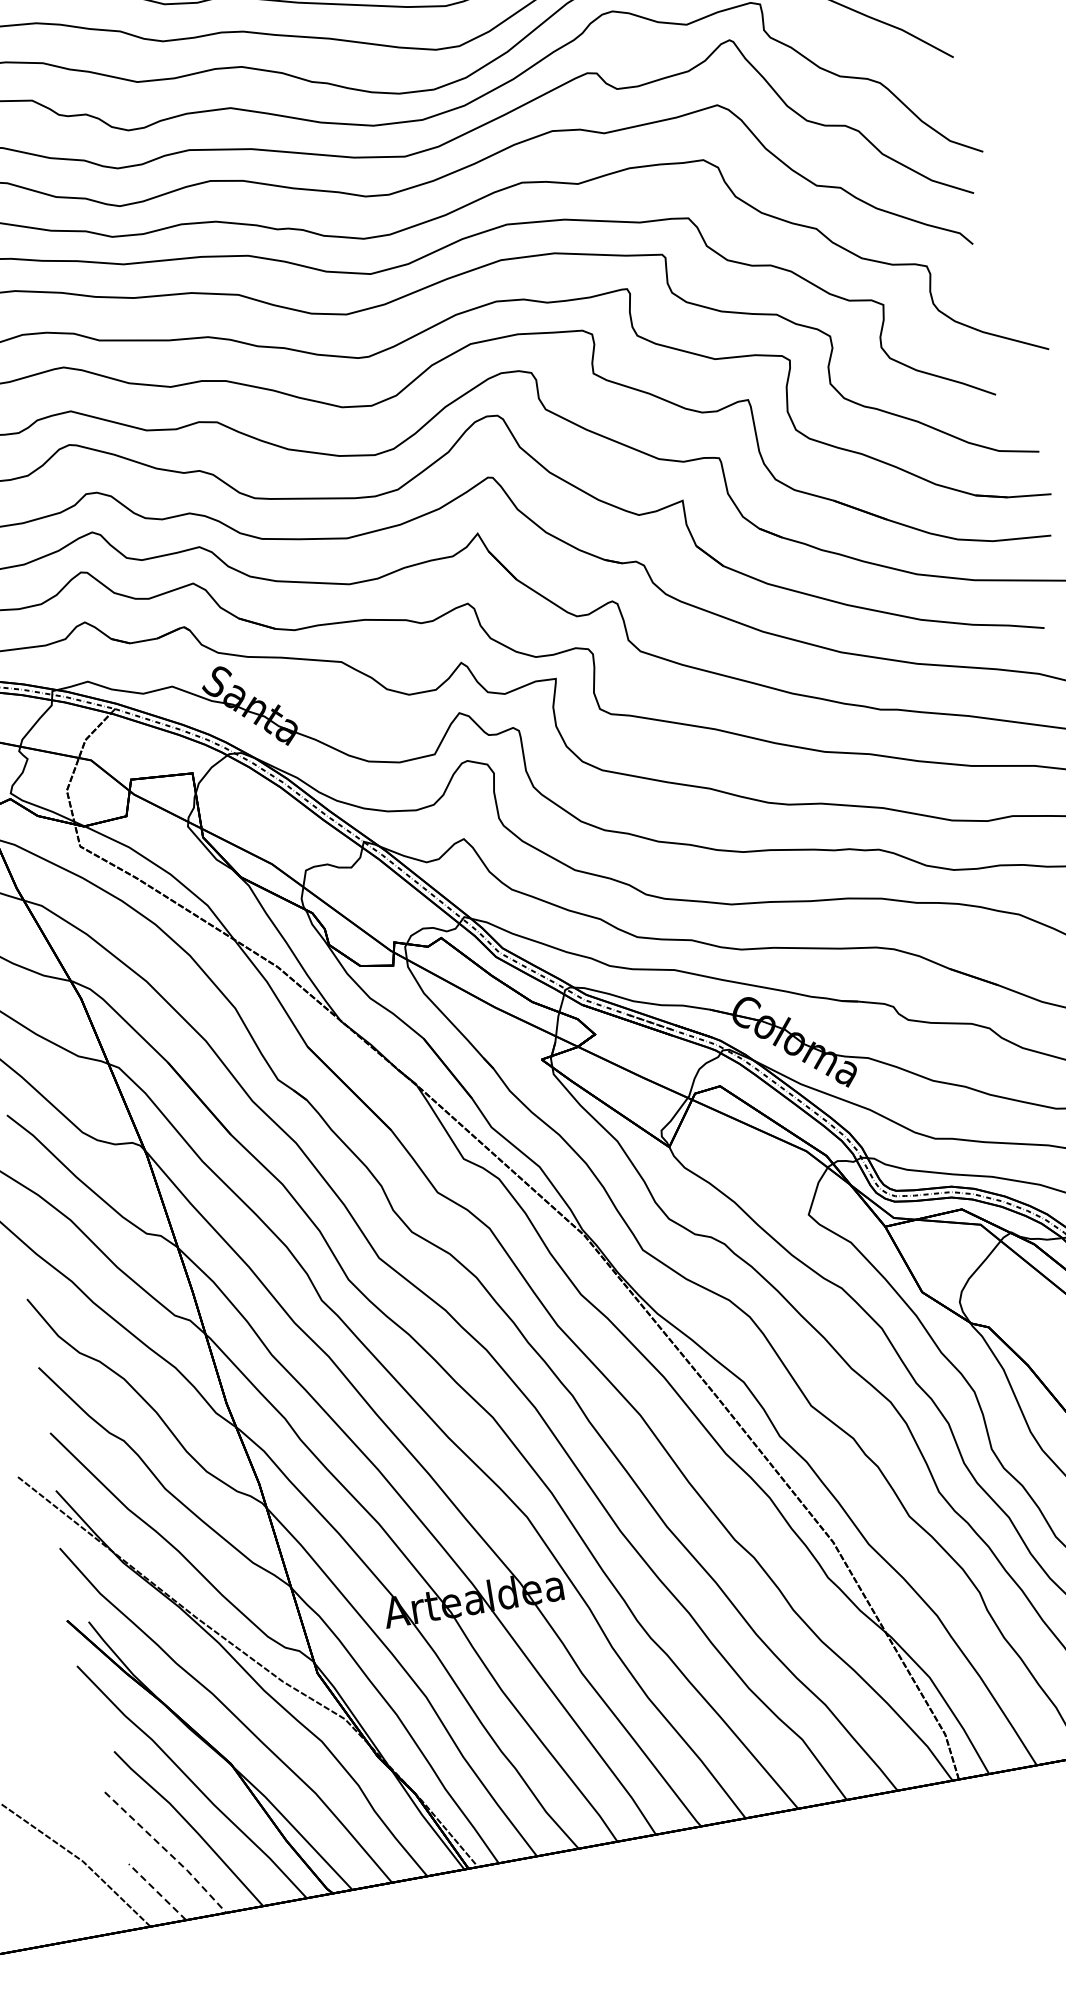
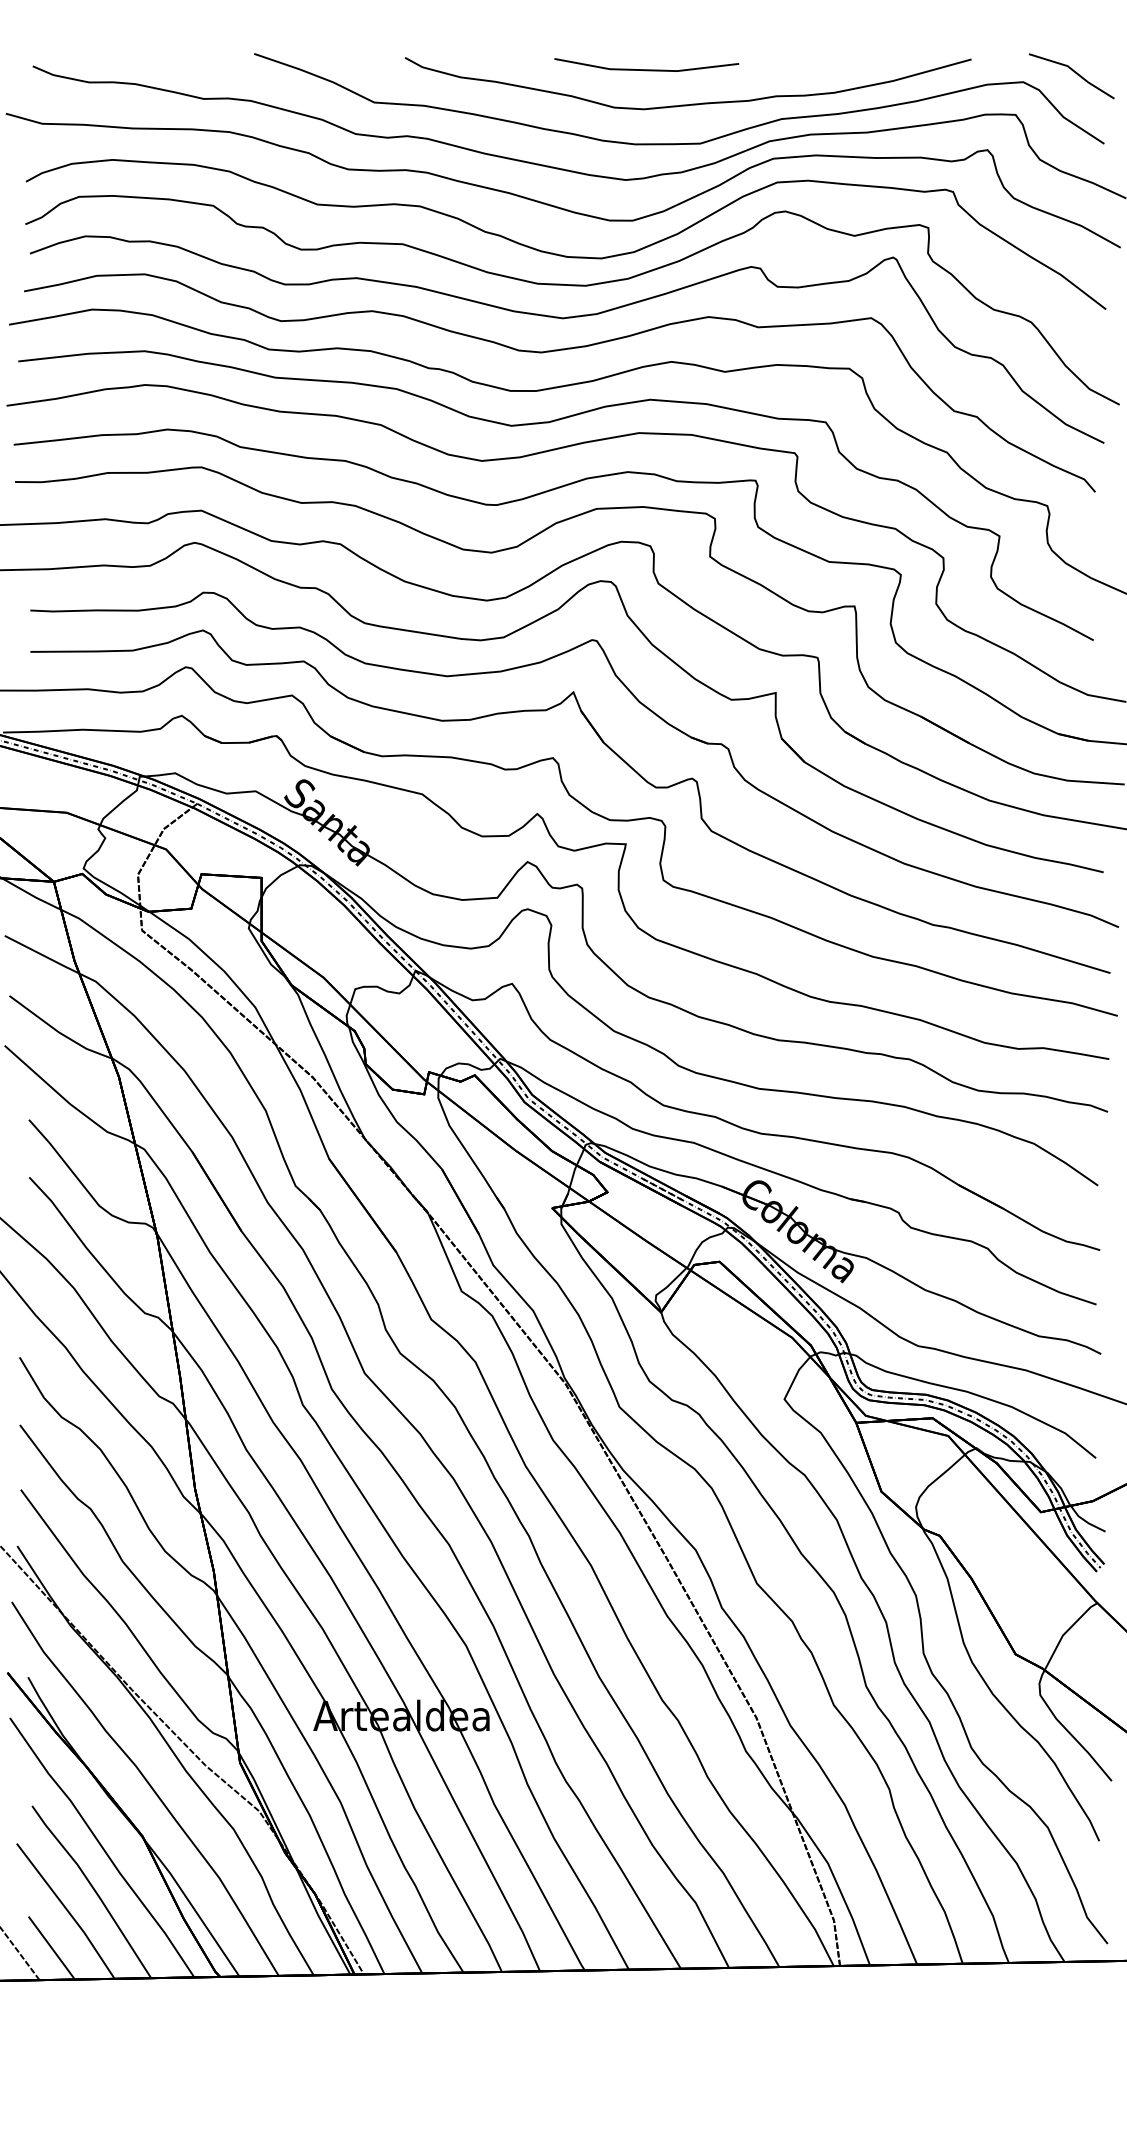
line: (168, 1852) -> (68, 1911), dashed -> solid
line: (157, 1891) -> (51, 1947), dashed -> solid

